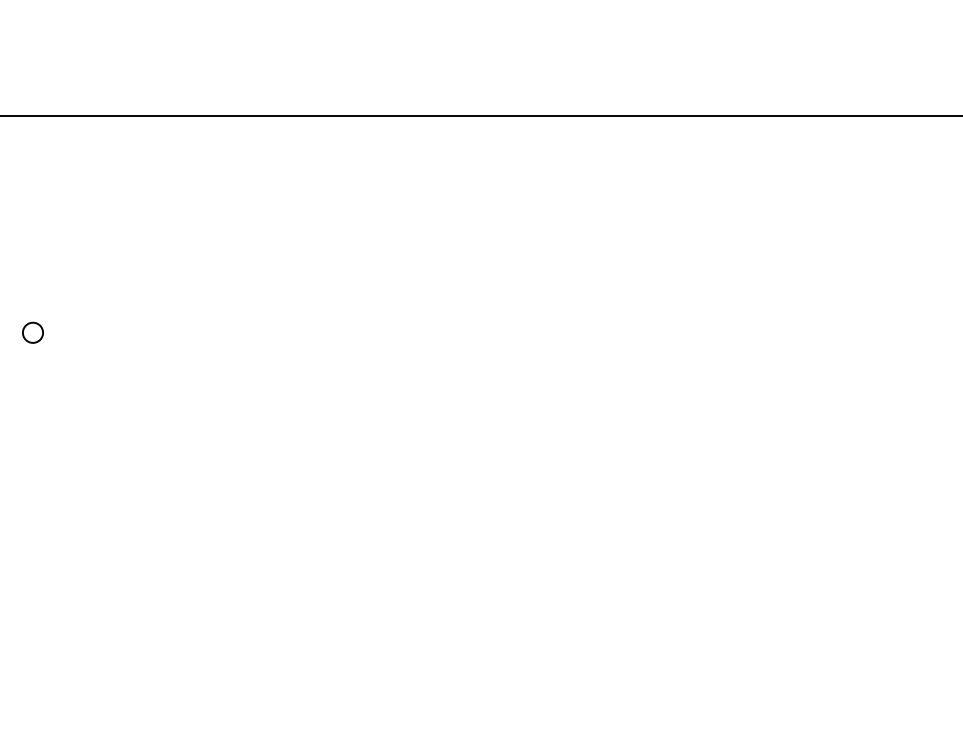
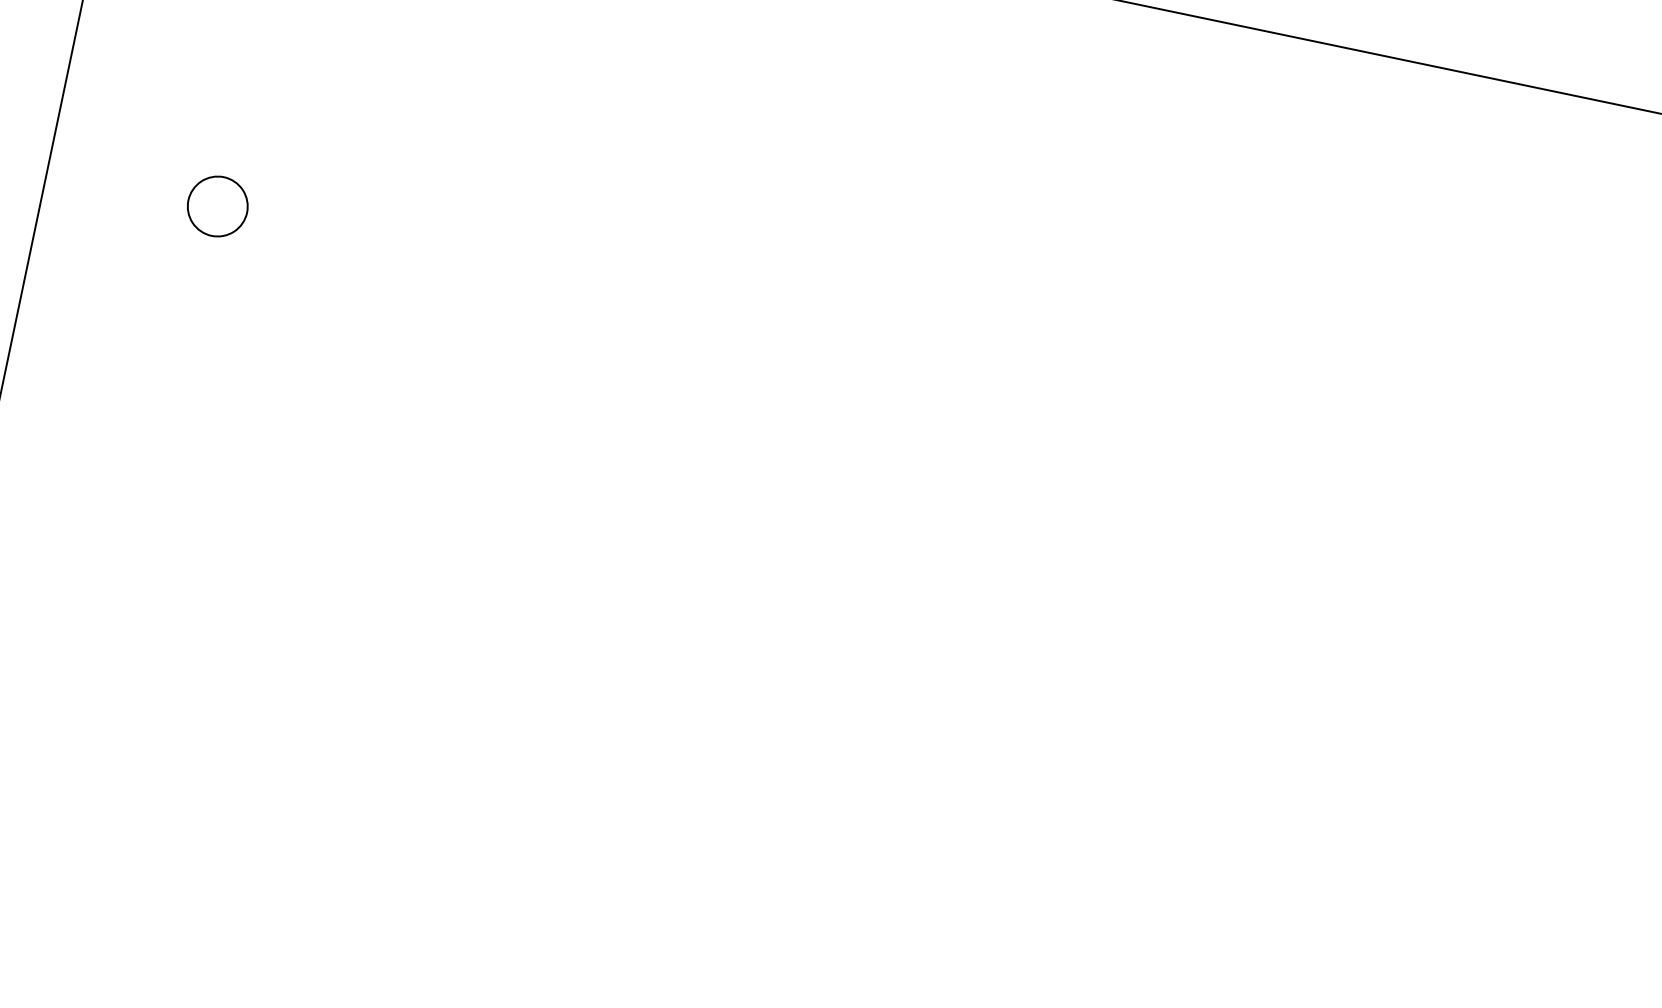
part: (32, 332) -> (216, 205), size x1.67

